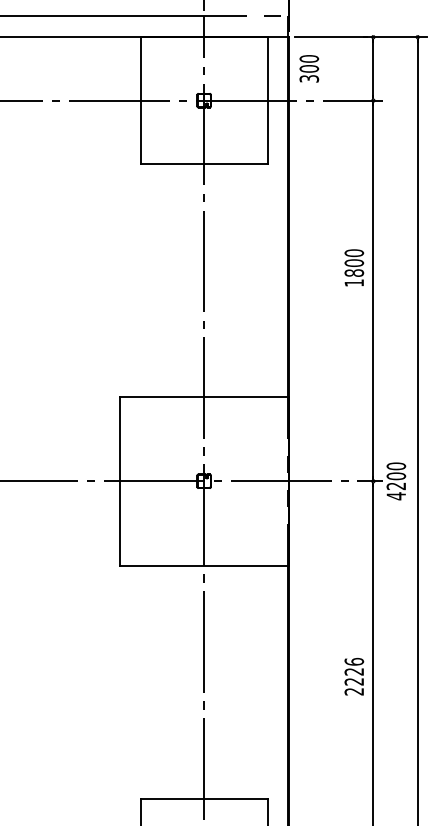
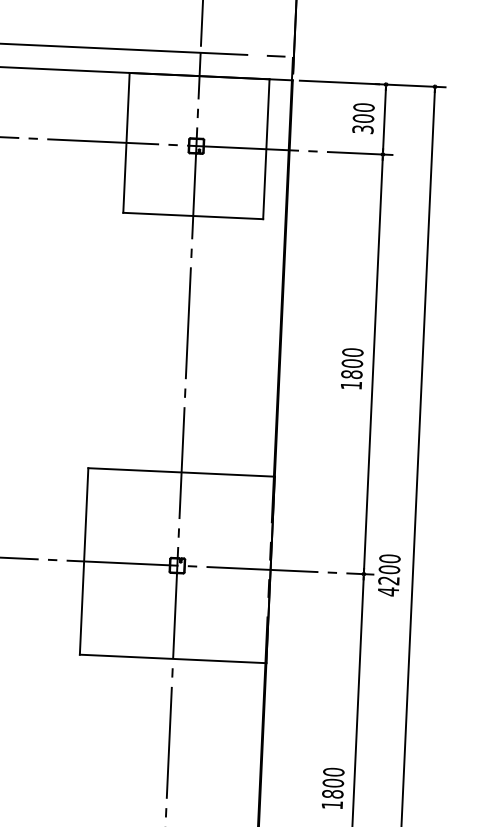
text: (309, 68) -> (363, 118), moved
text: (354, 267) -> (352, 368), moved
text: (354, 676) -> (333, 788), 2226 -> 1800

